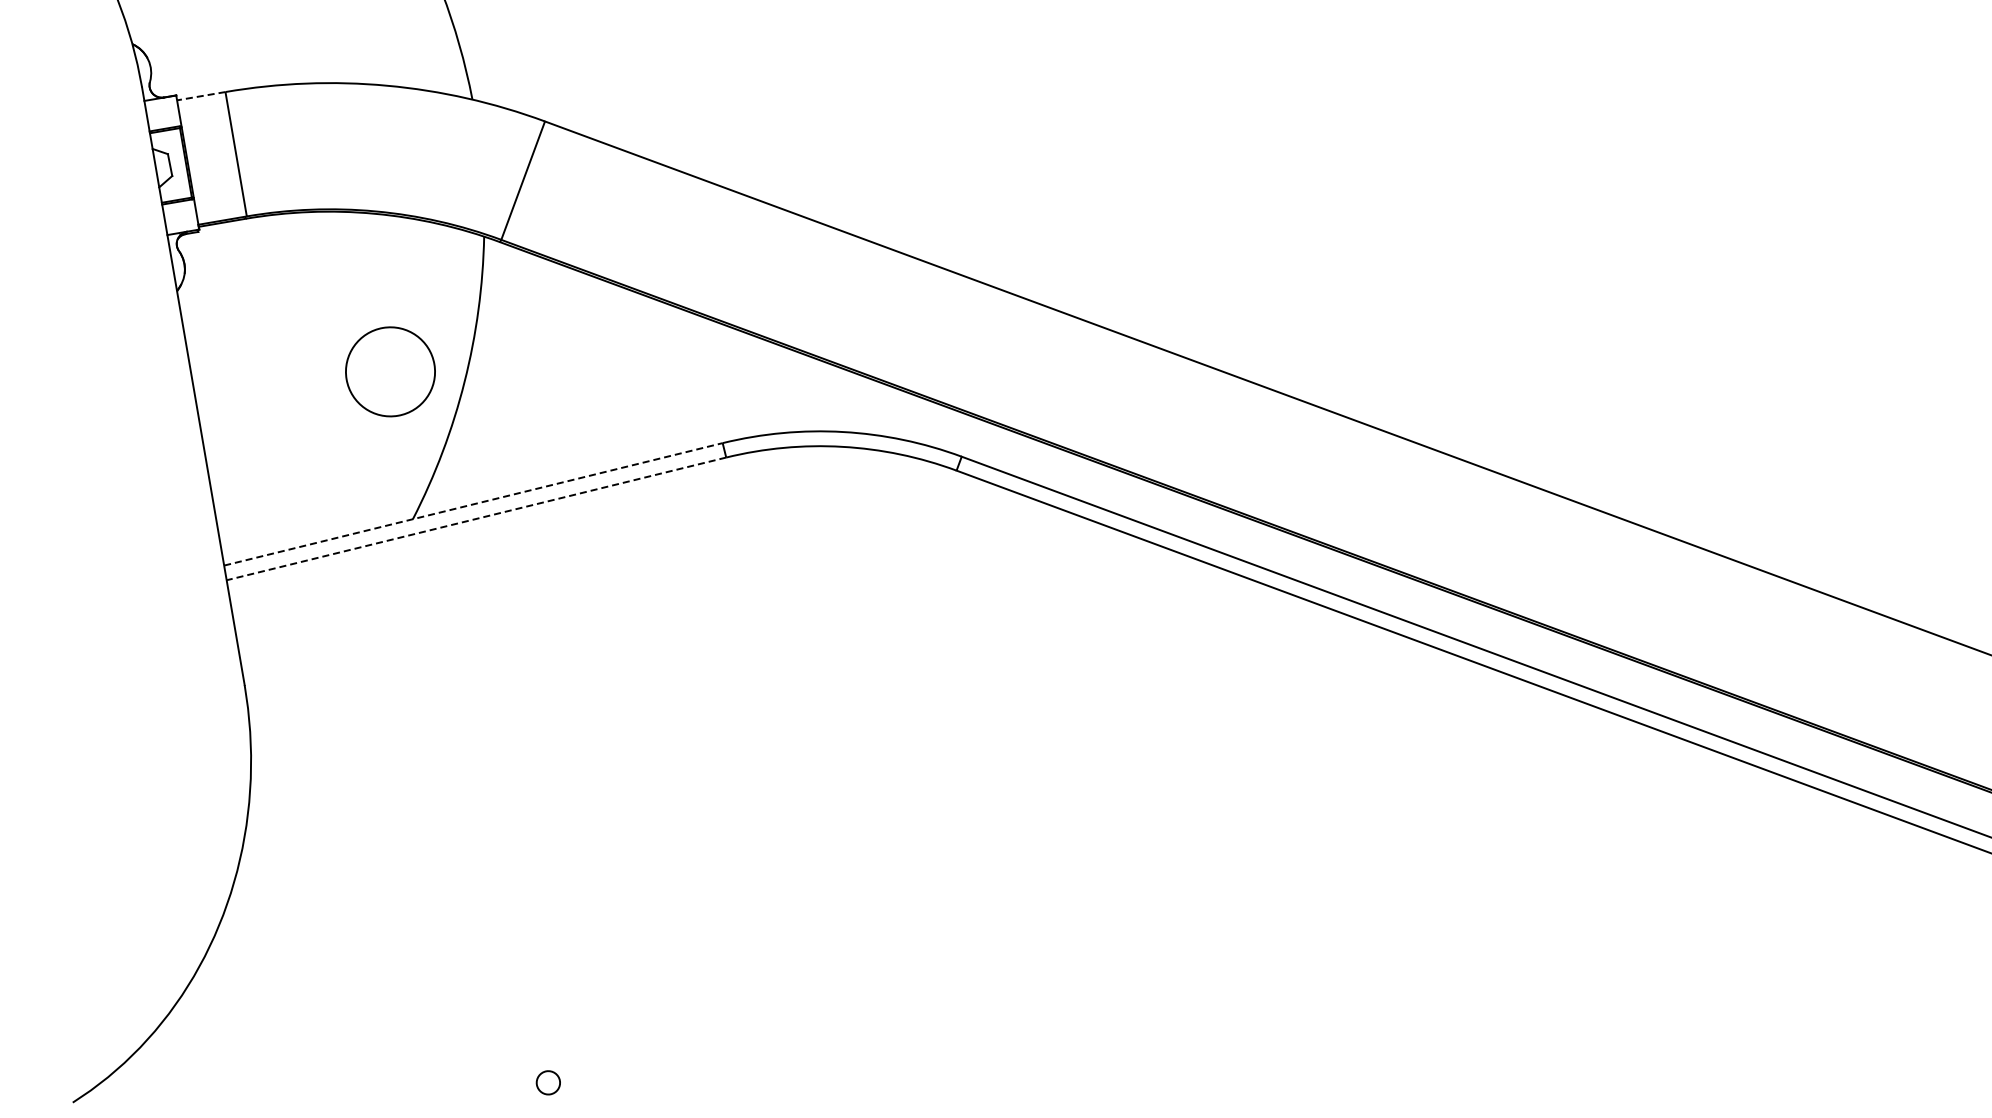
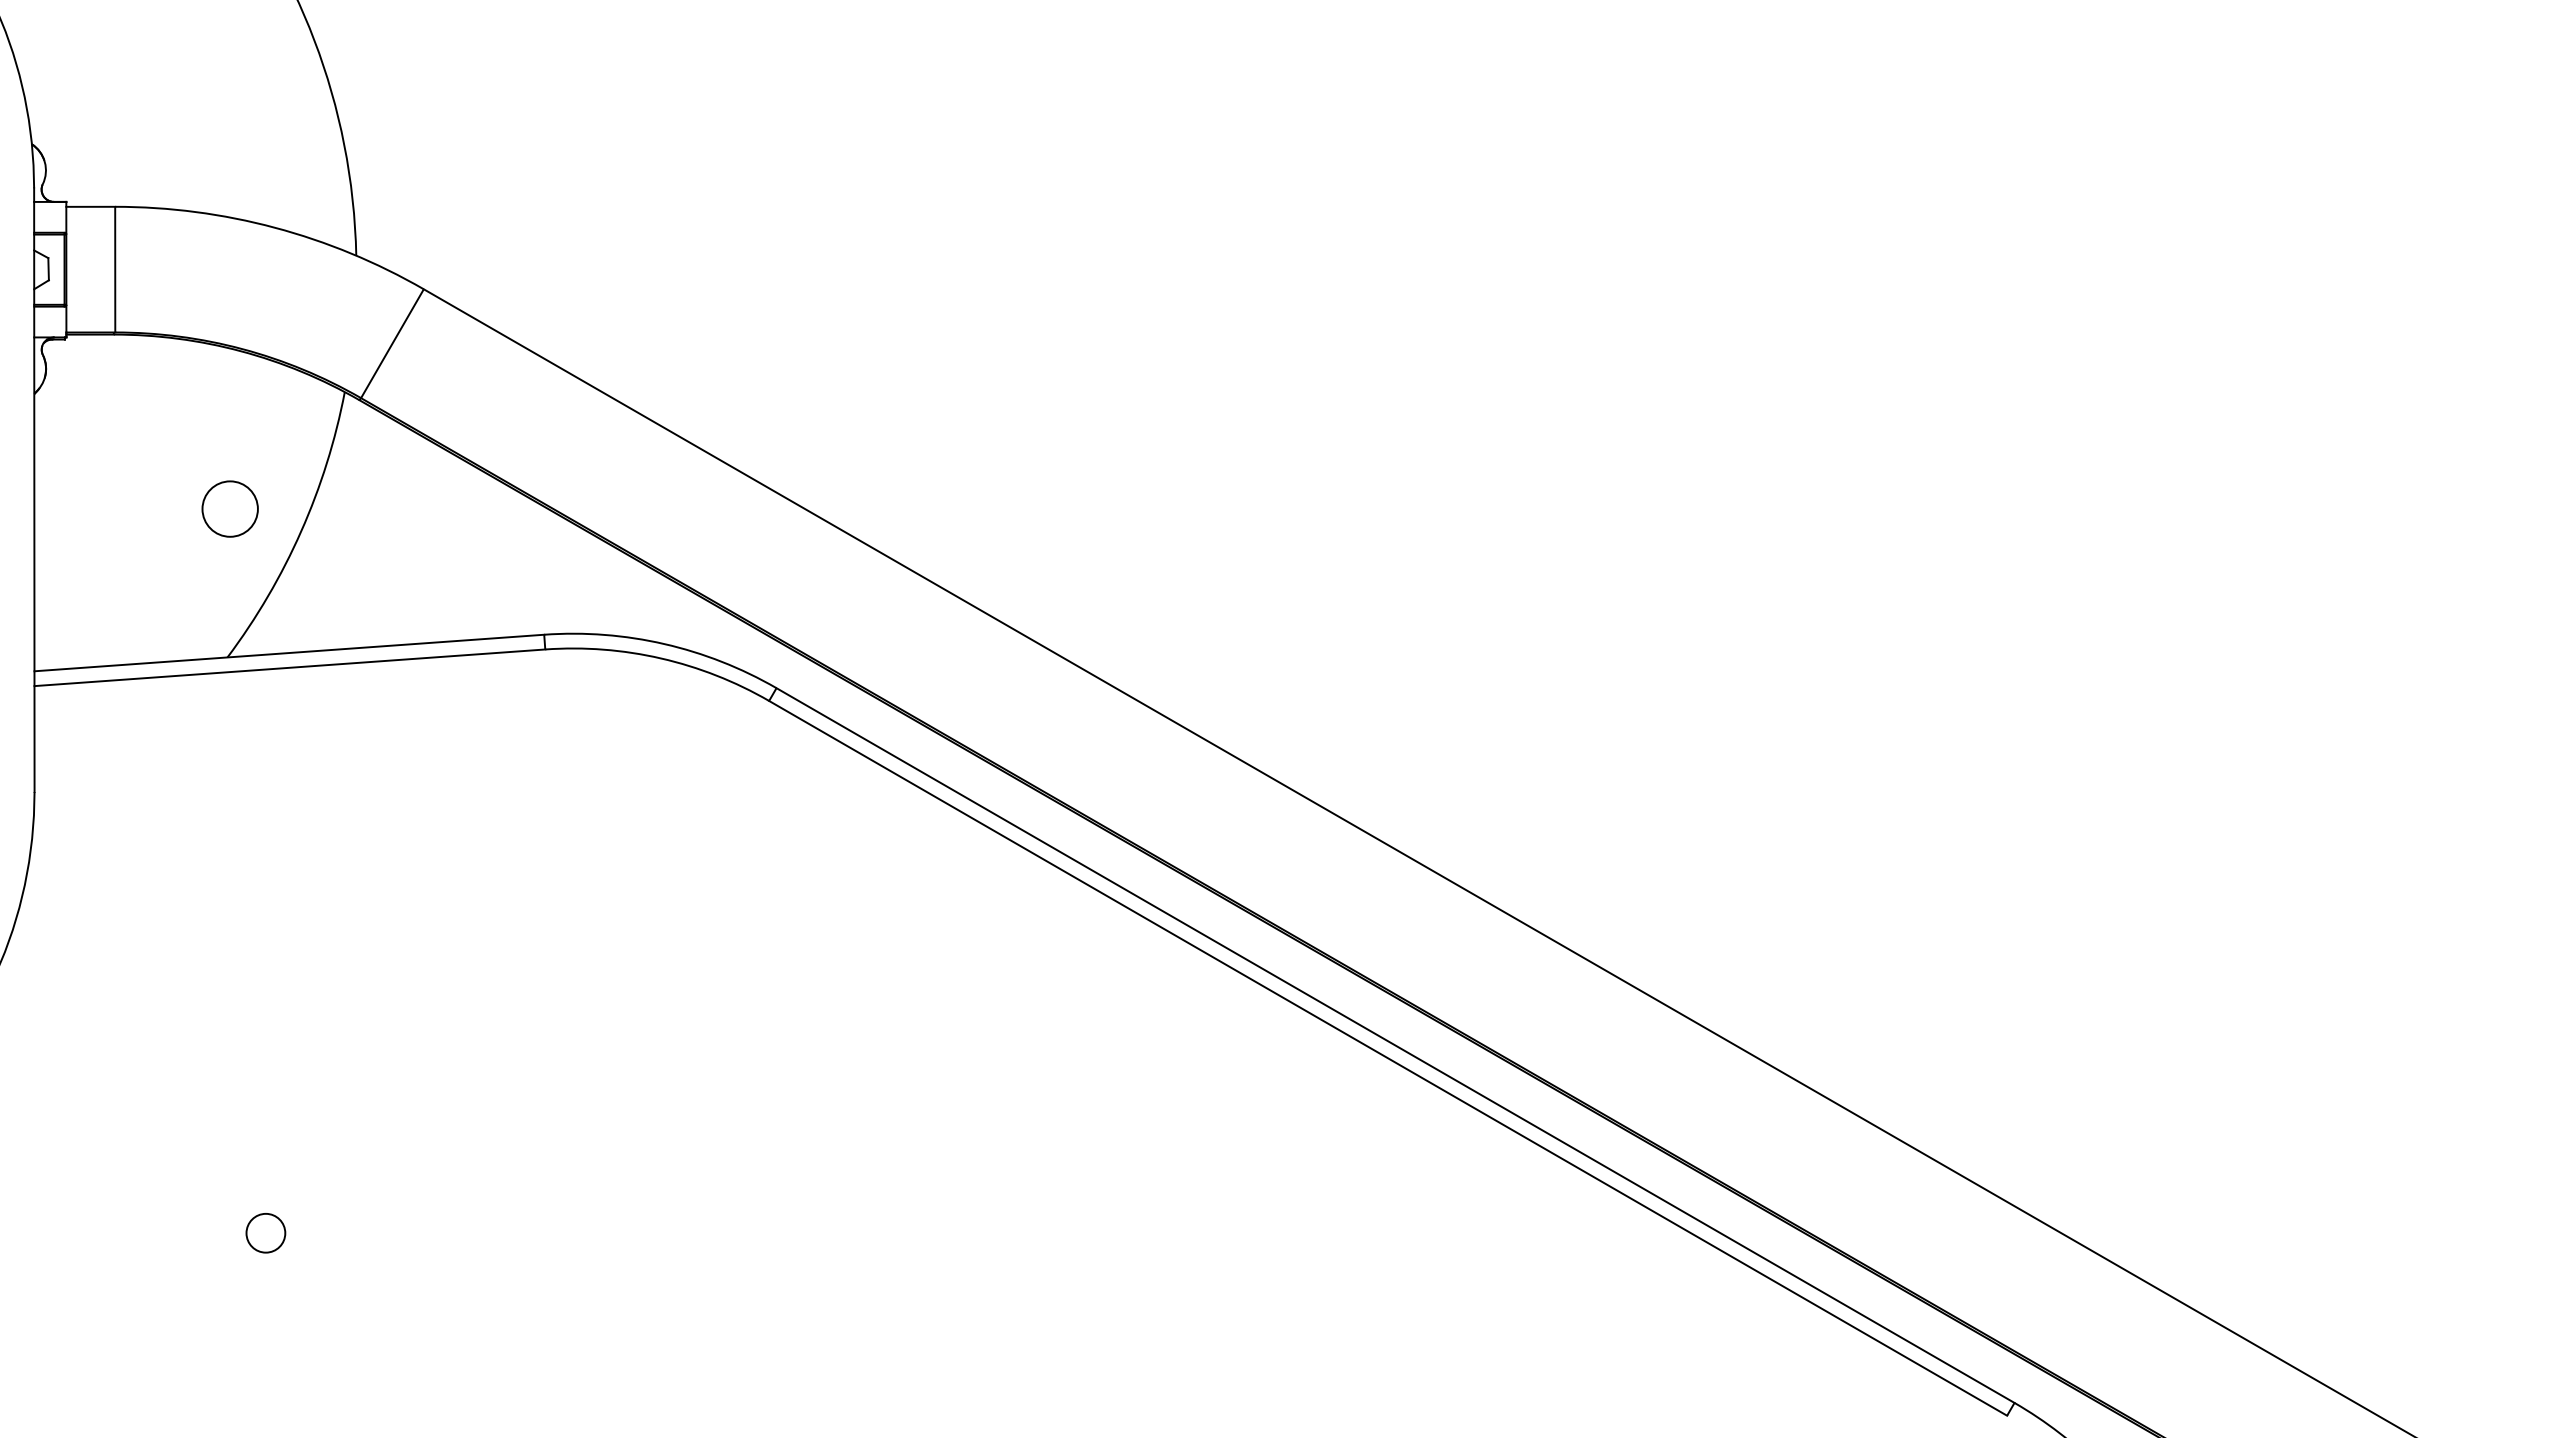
line: (200, 95) -> (90, 206), dashed -> solid
circle: (389, 371) -> (229, 508), size x0.62
line: (473, 504) -> (289, 653), dashed -> solid
line: (476, 518) -> (289, 667), dashed -> solid
circle: (547, 1082) -> (265, 1232), size x1.67

